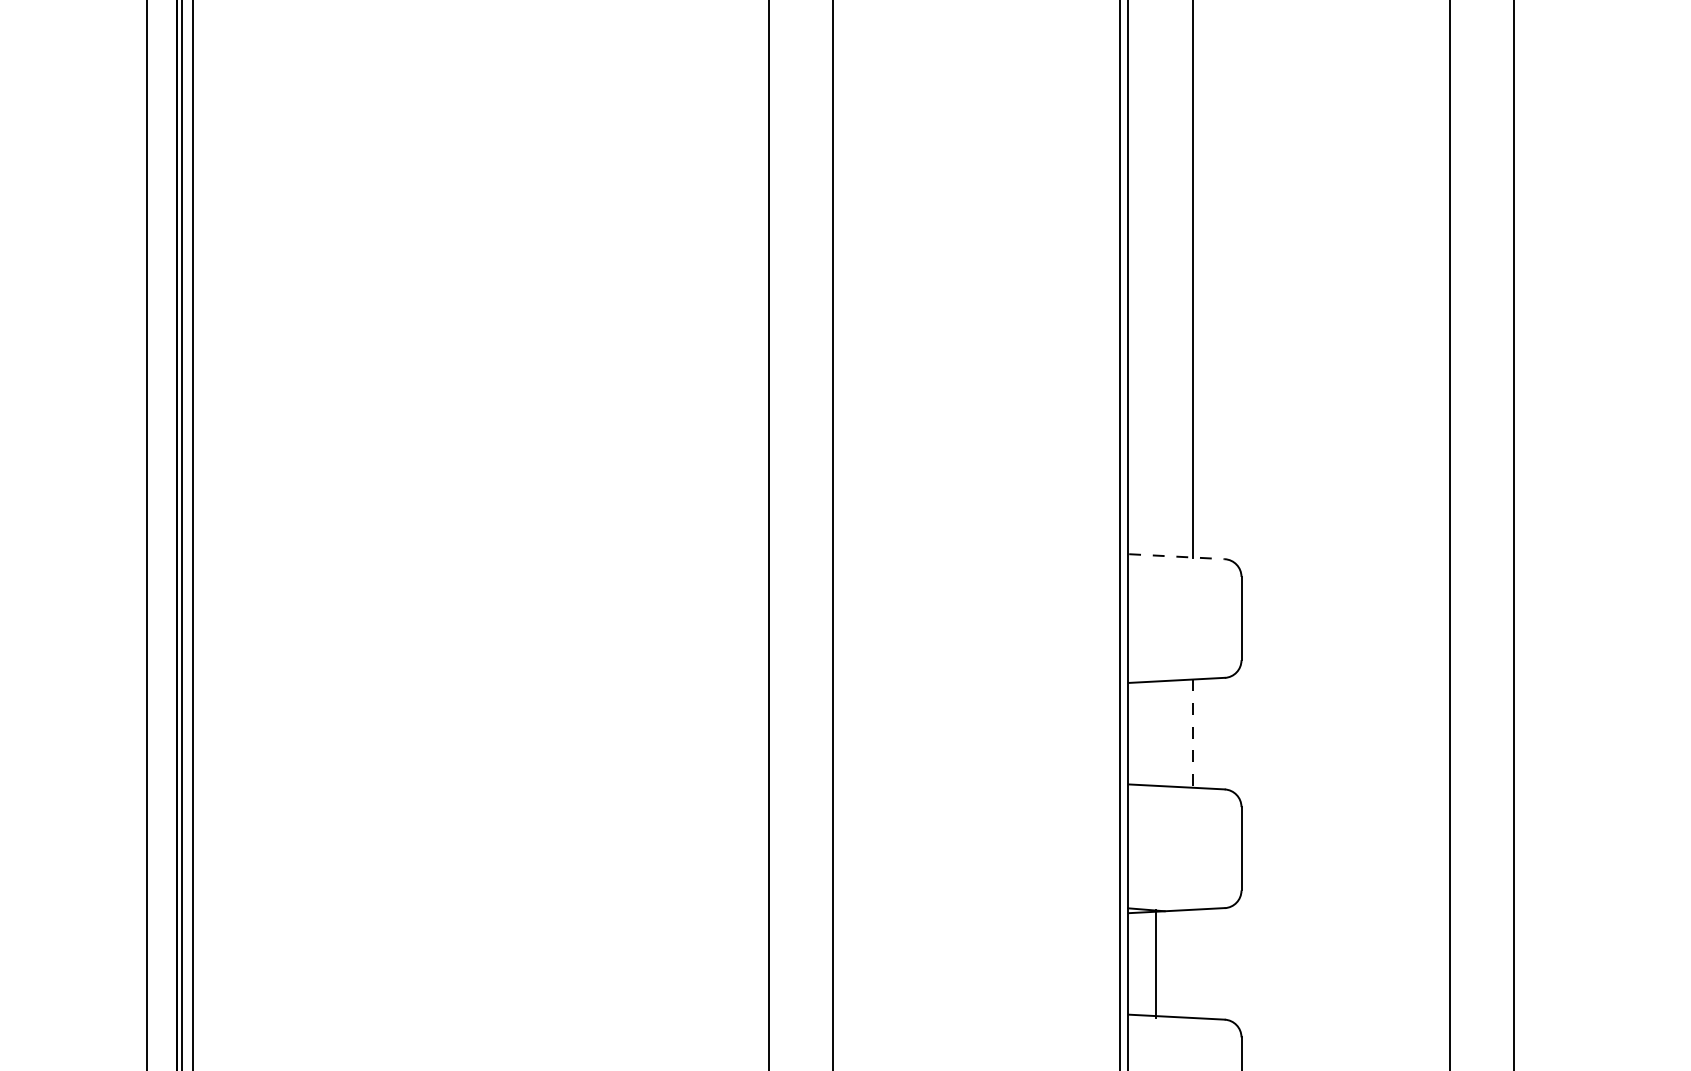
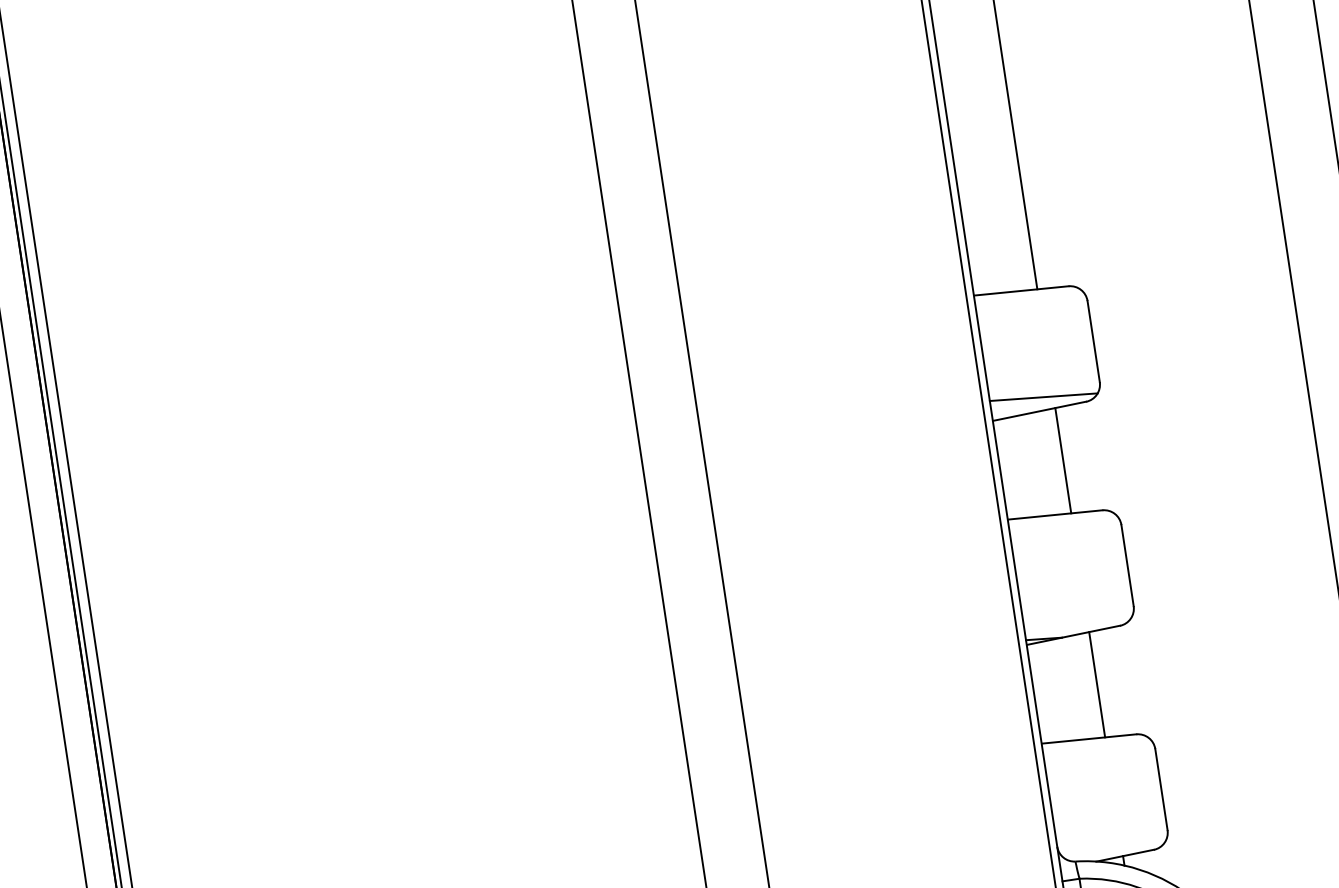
line: (1176, 556) -> (1021, 290), dashed -> solid
line: (1182, 666) -> (1043, 396), added
line: (1192, 734) -> (1063, 461), dashed -> solid
line: (1155, 963) -> (1096, 684), moved

